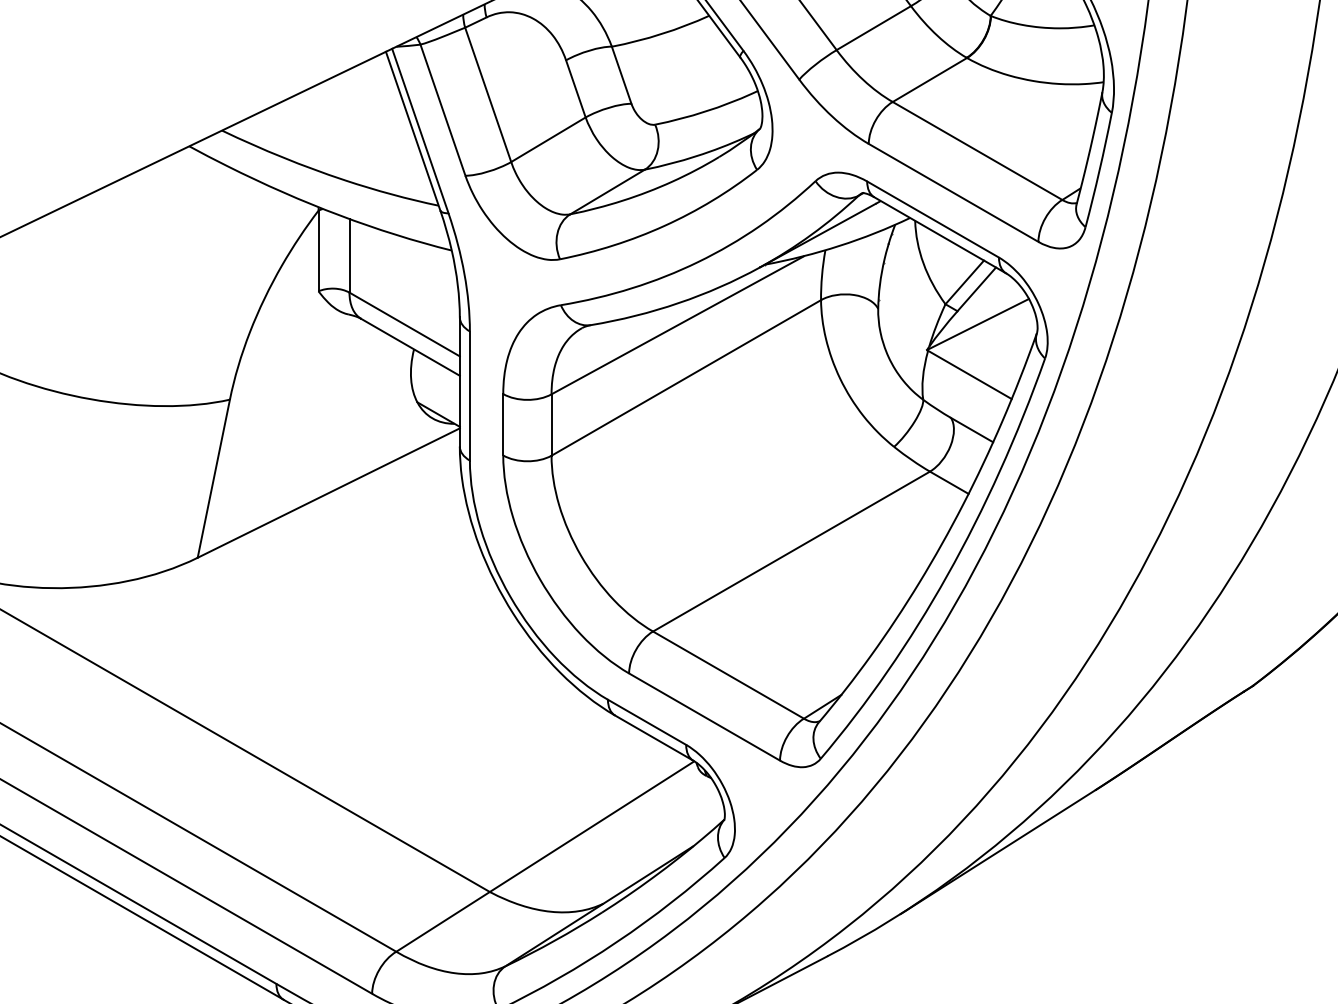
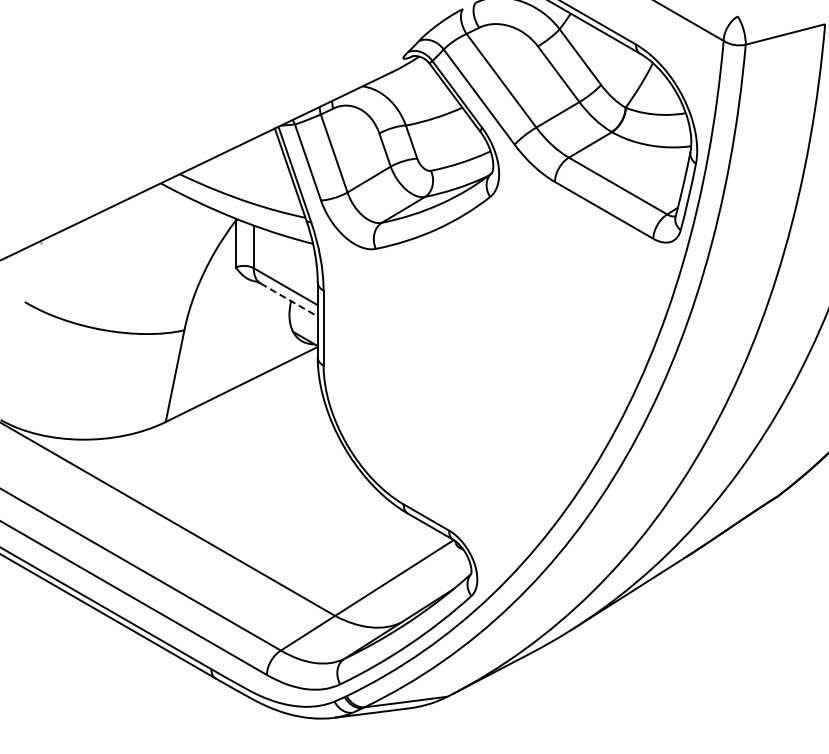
line: (411, 348) -> (289, 300), solid -> dashed
part: (774, 468) -> (500, 370), removed

